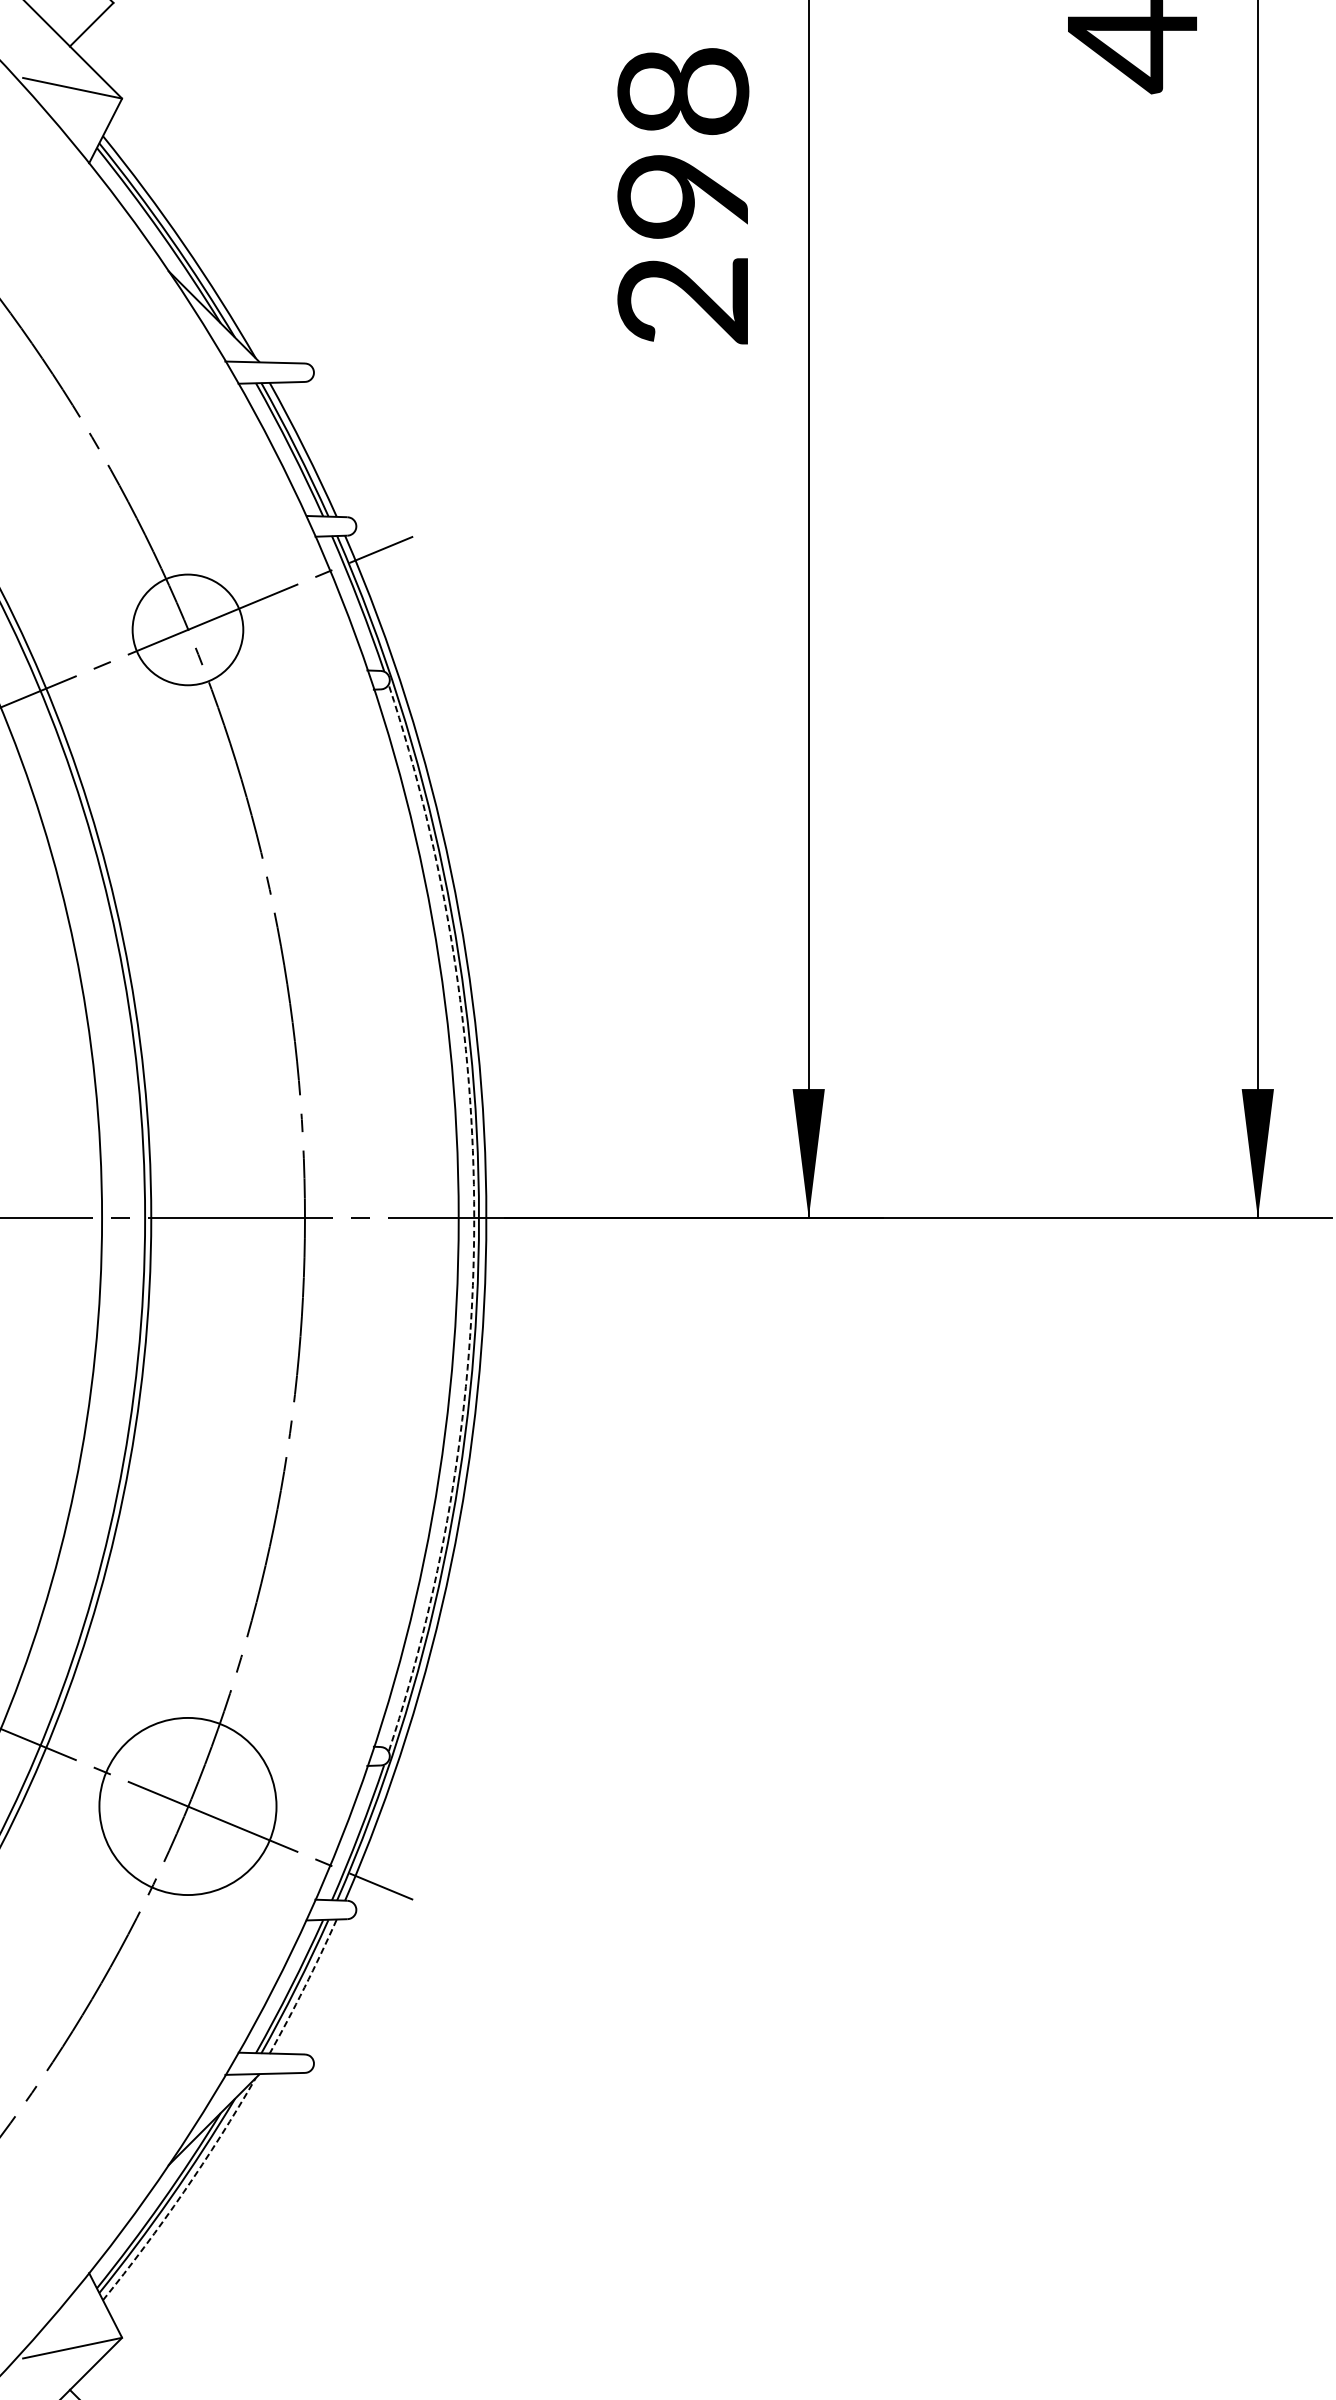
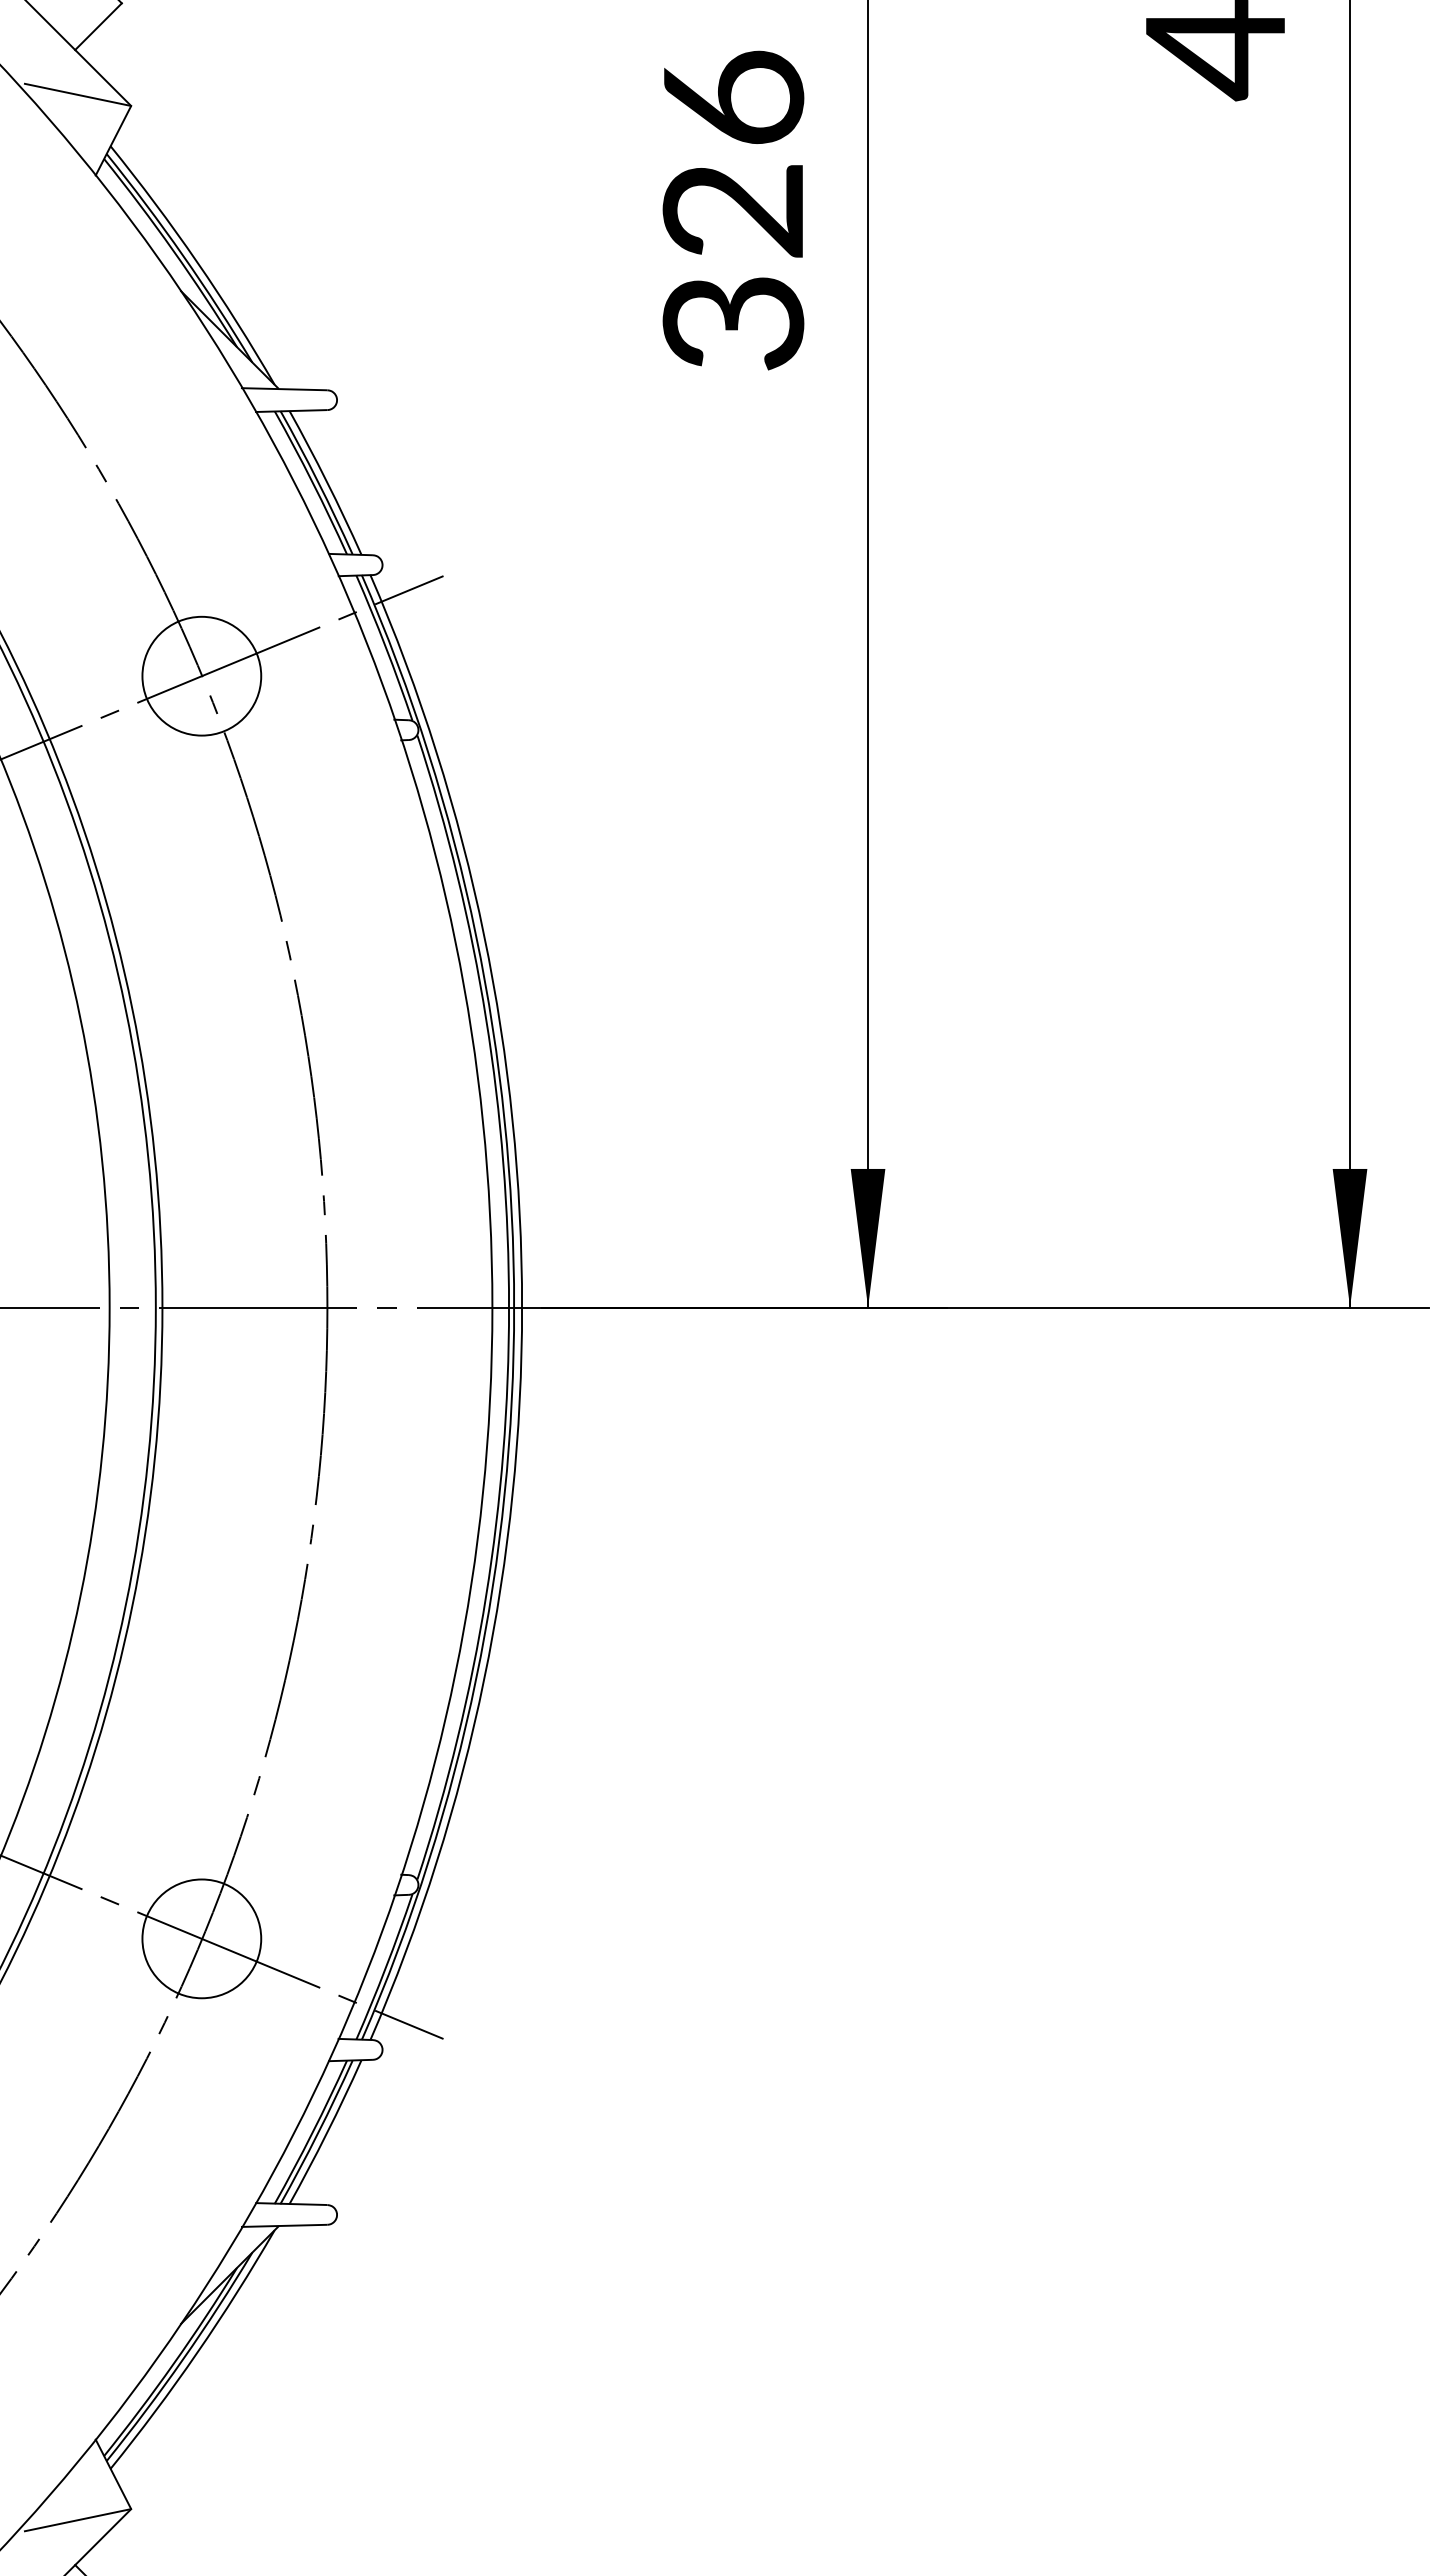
text: (683, 195) -> (733, 210), 298 -> 326
arc: (474, 1218) -> (509, 1307), dashed -> solid
circle: (187, 1806) -> (201, 1938), size x0.62
arc: (304, 1987) -> (326, 2133), dashed -> solid
arc: (183, 2191) -> (197, 2352), dashed -> solid

